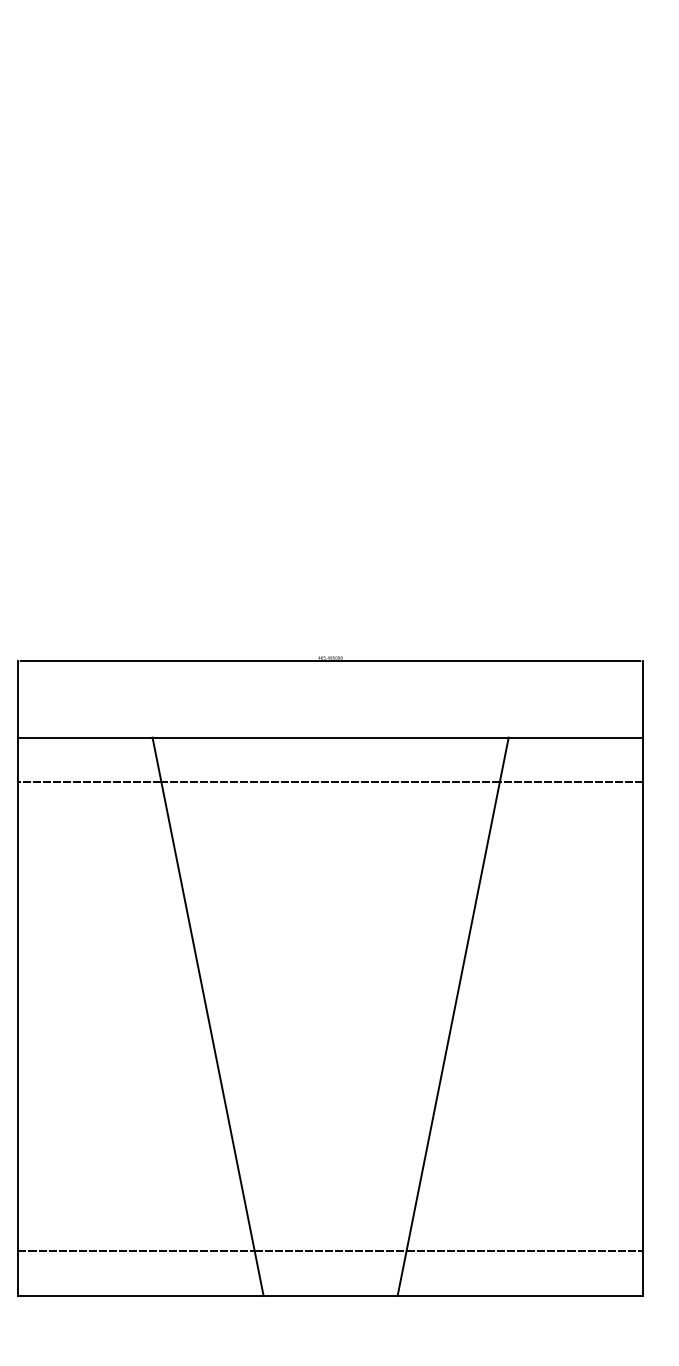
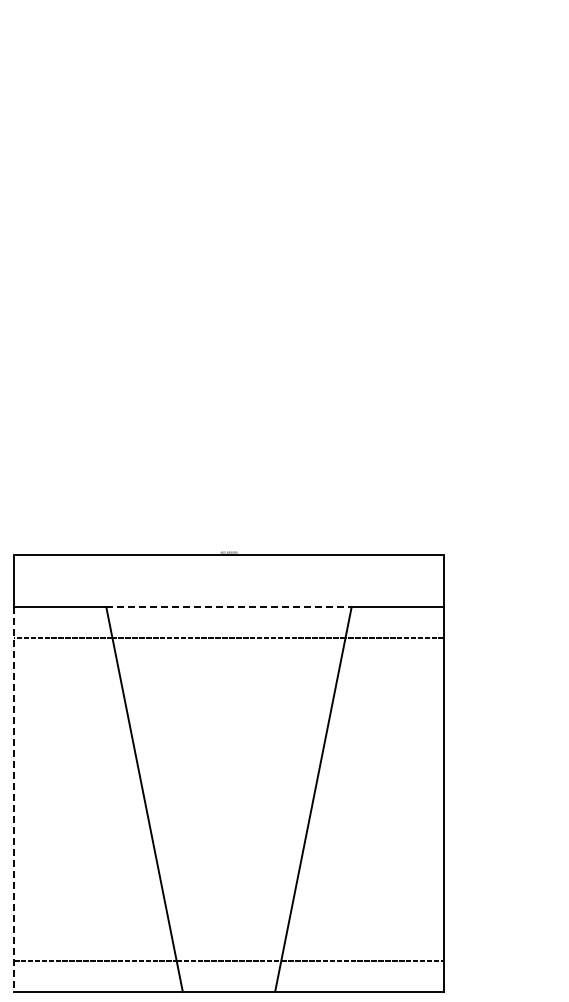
line: (329, 737) -> (228, 607), solid -> dashed
line: (17, 1018) -> (13, 800), solid -> dashed

